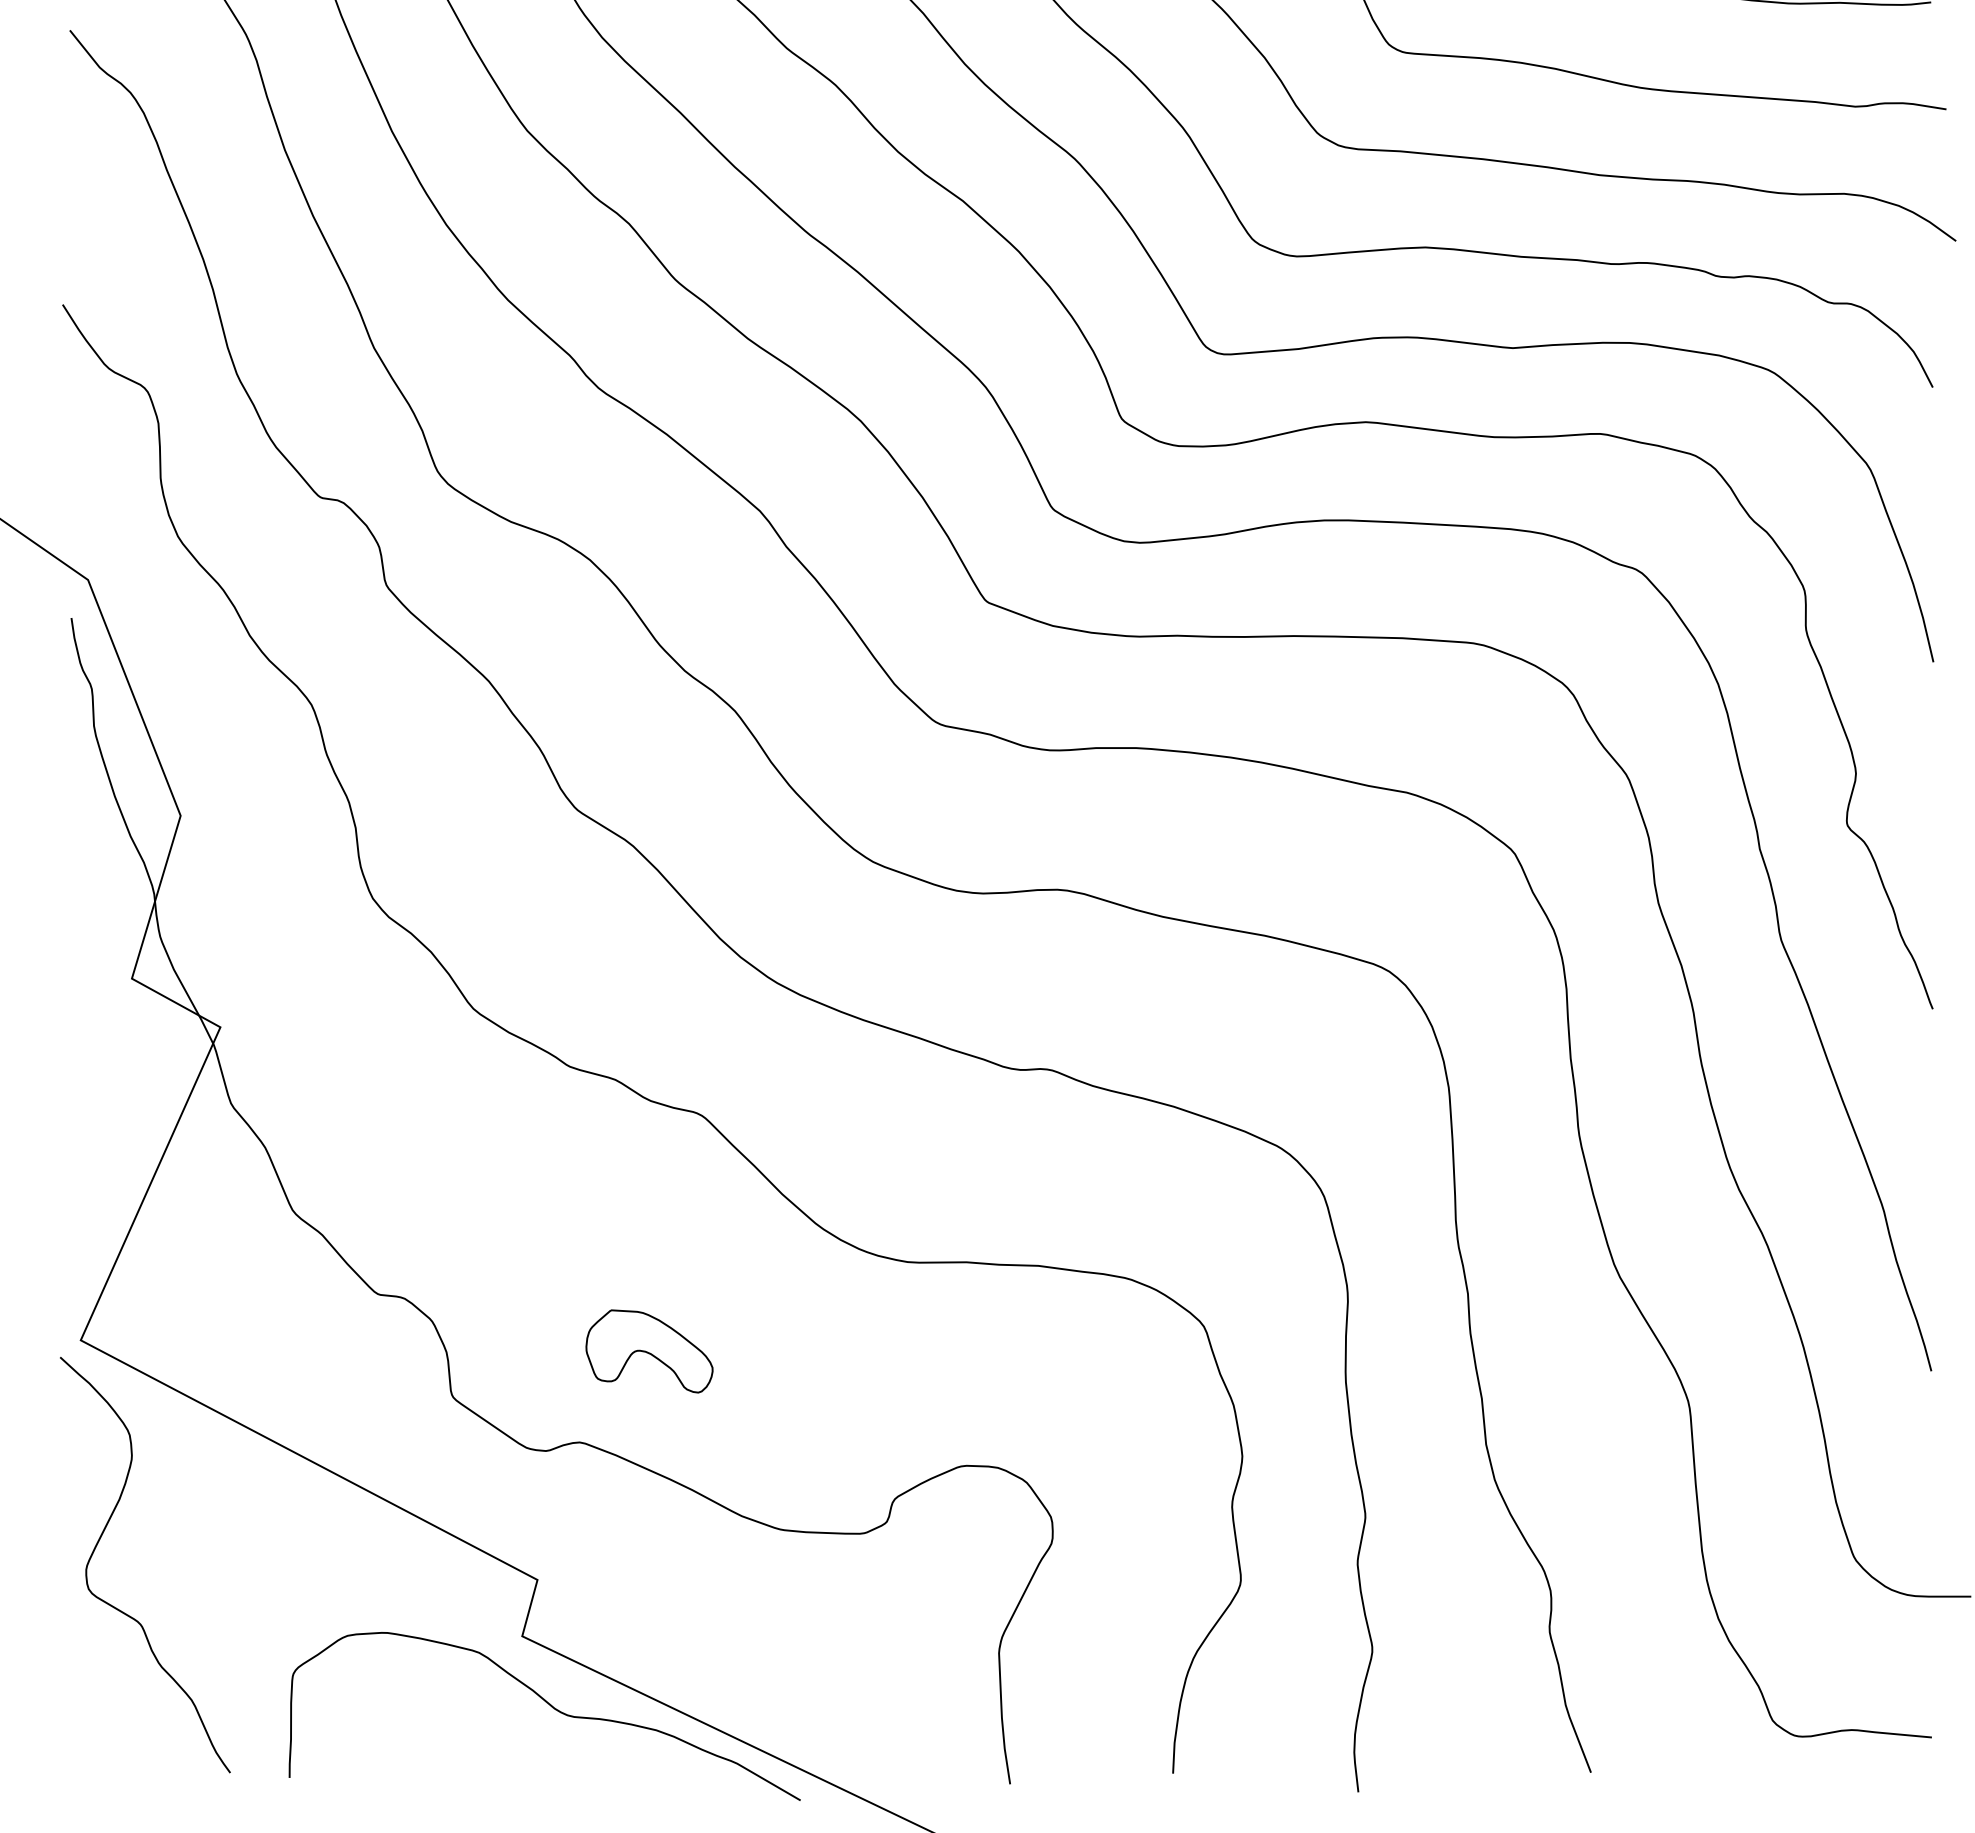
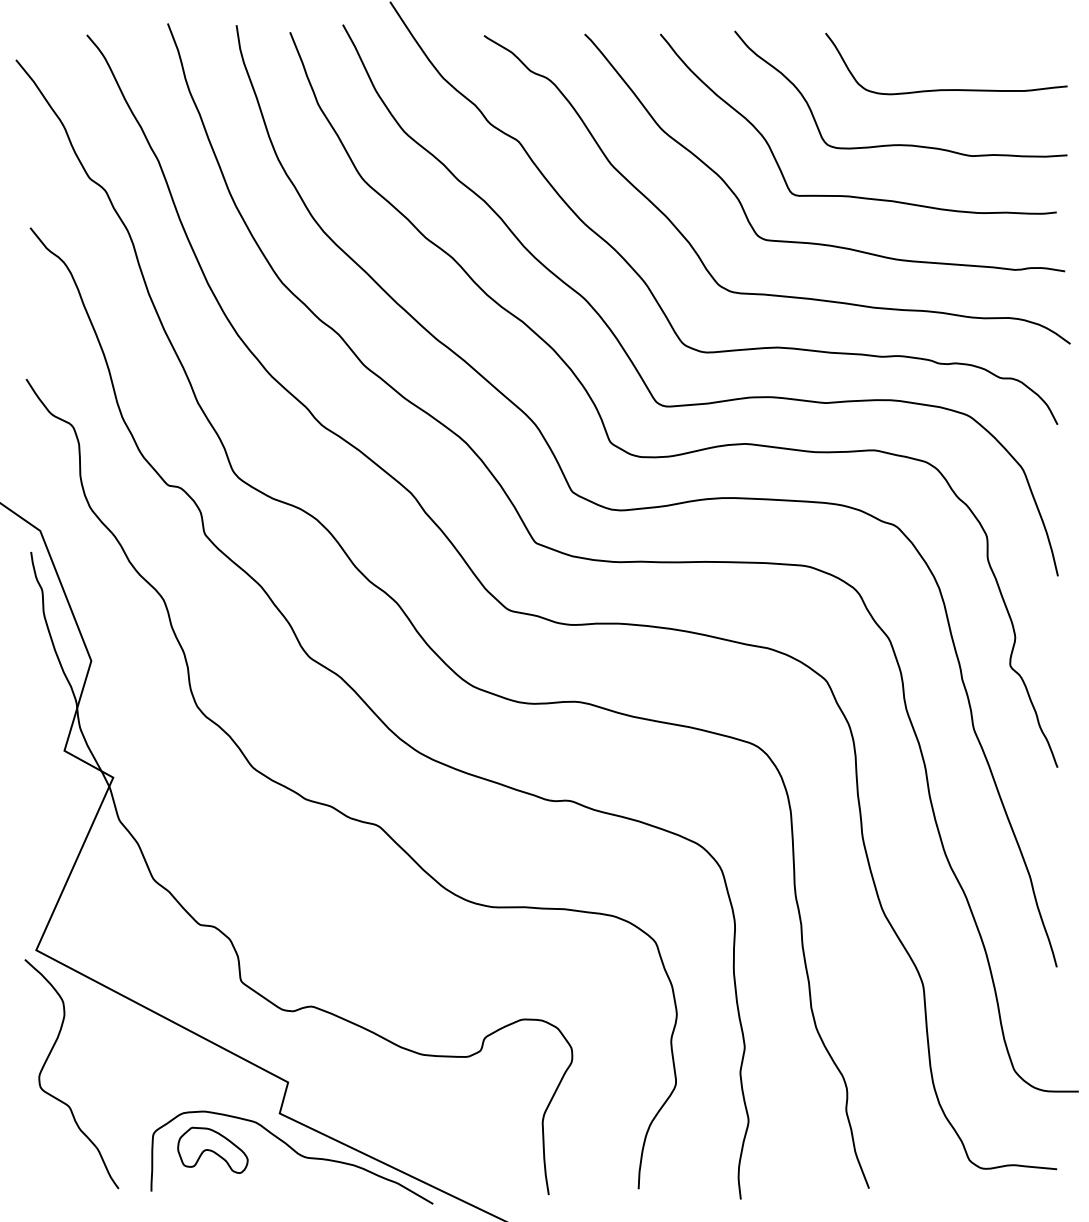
part: (648, 1349) -> (212, 1149), moved

